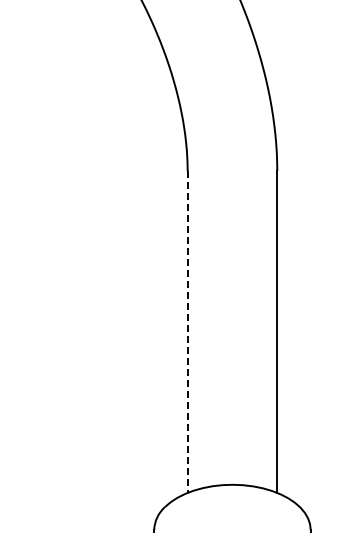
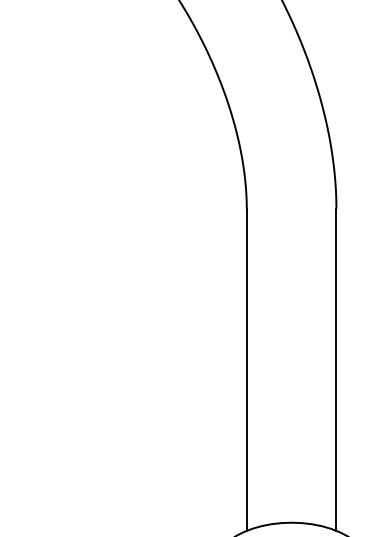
line: (187, 331) -> (246, 369), dashed -> solid

